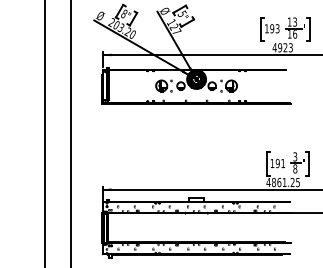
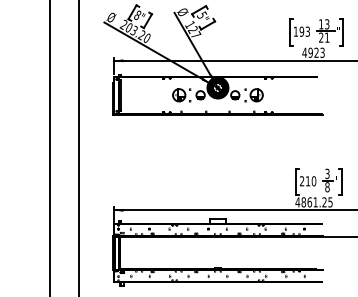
text: (292, 33) -> (324, 37), 16 -> 21
text: (277, 163) -> (307, 181), 191 -> 210

